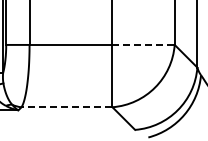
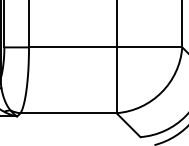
line: (144, 44) -> (150, 46), dashed -> solid
line: (66, 107) -> (68, 113), dashed -> solid

